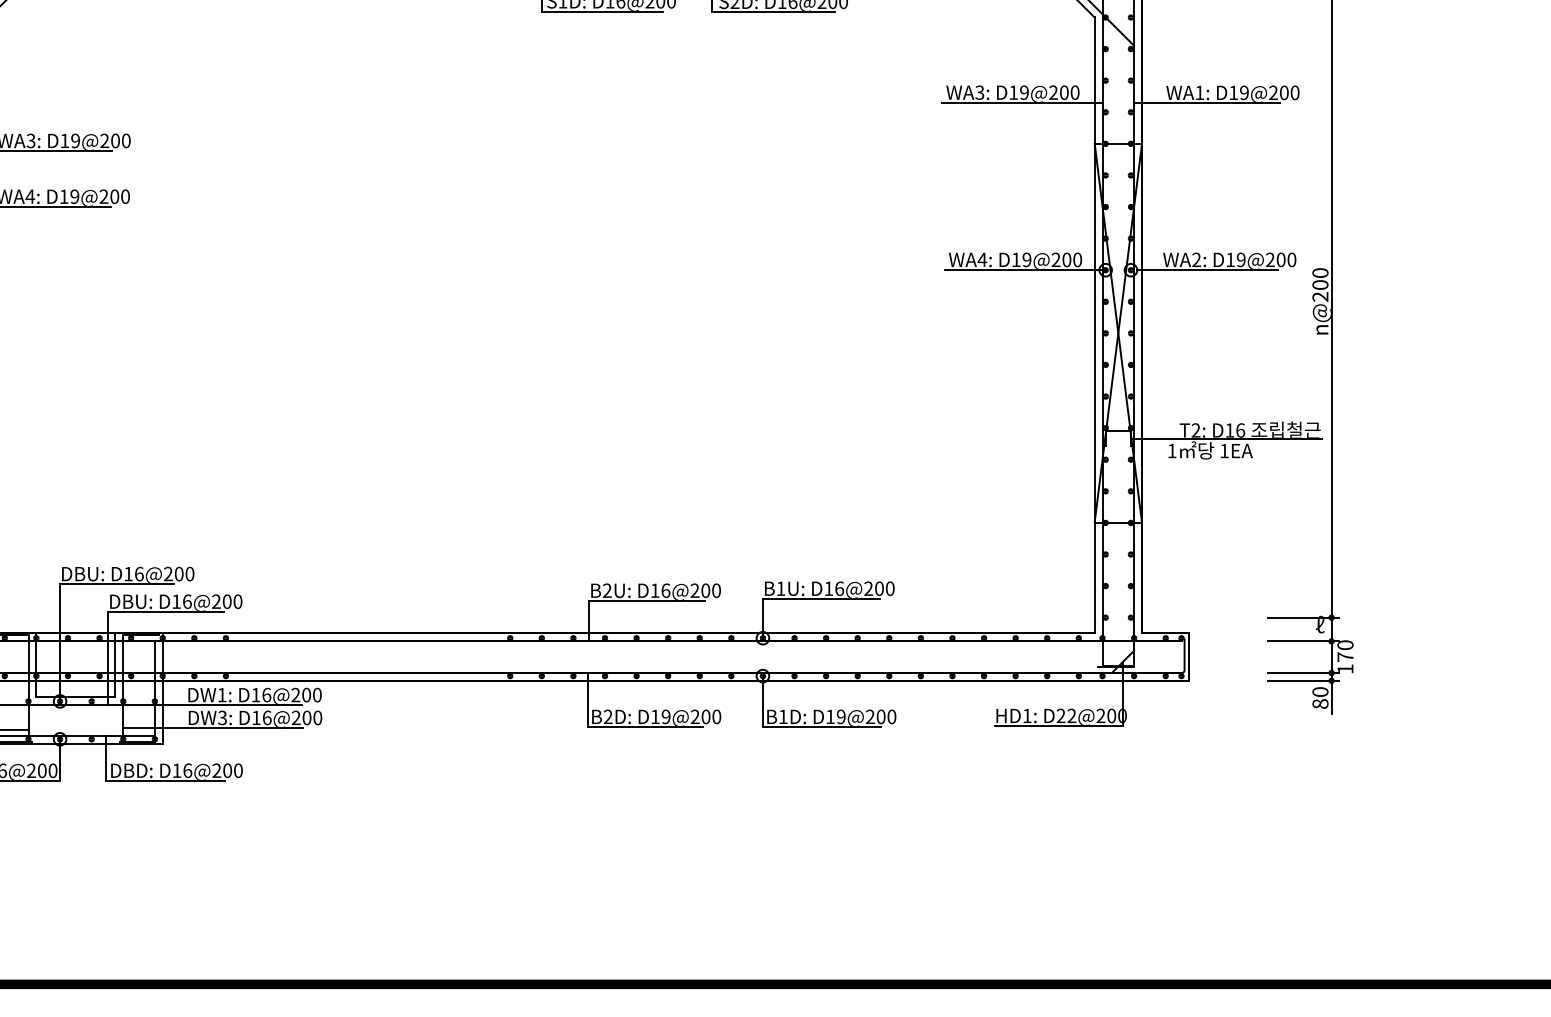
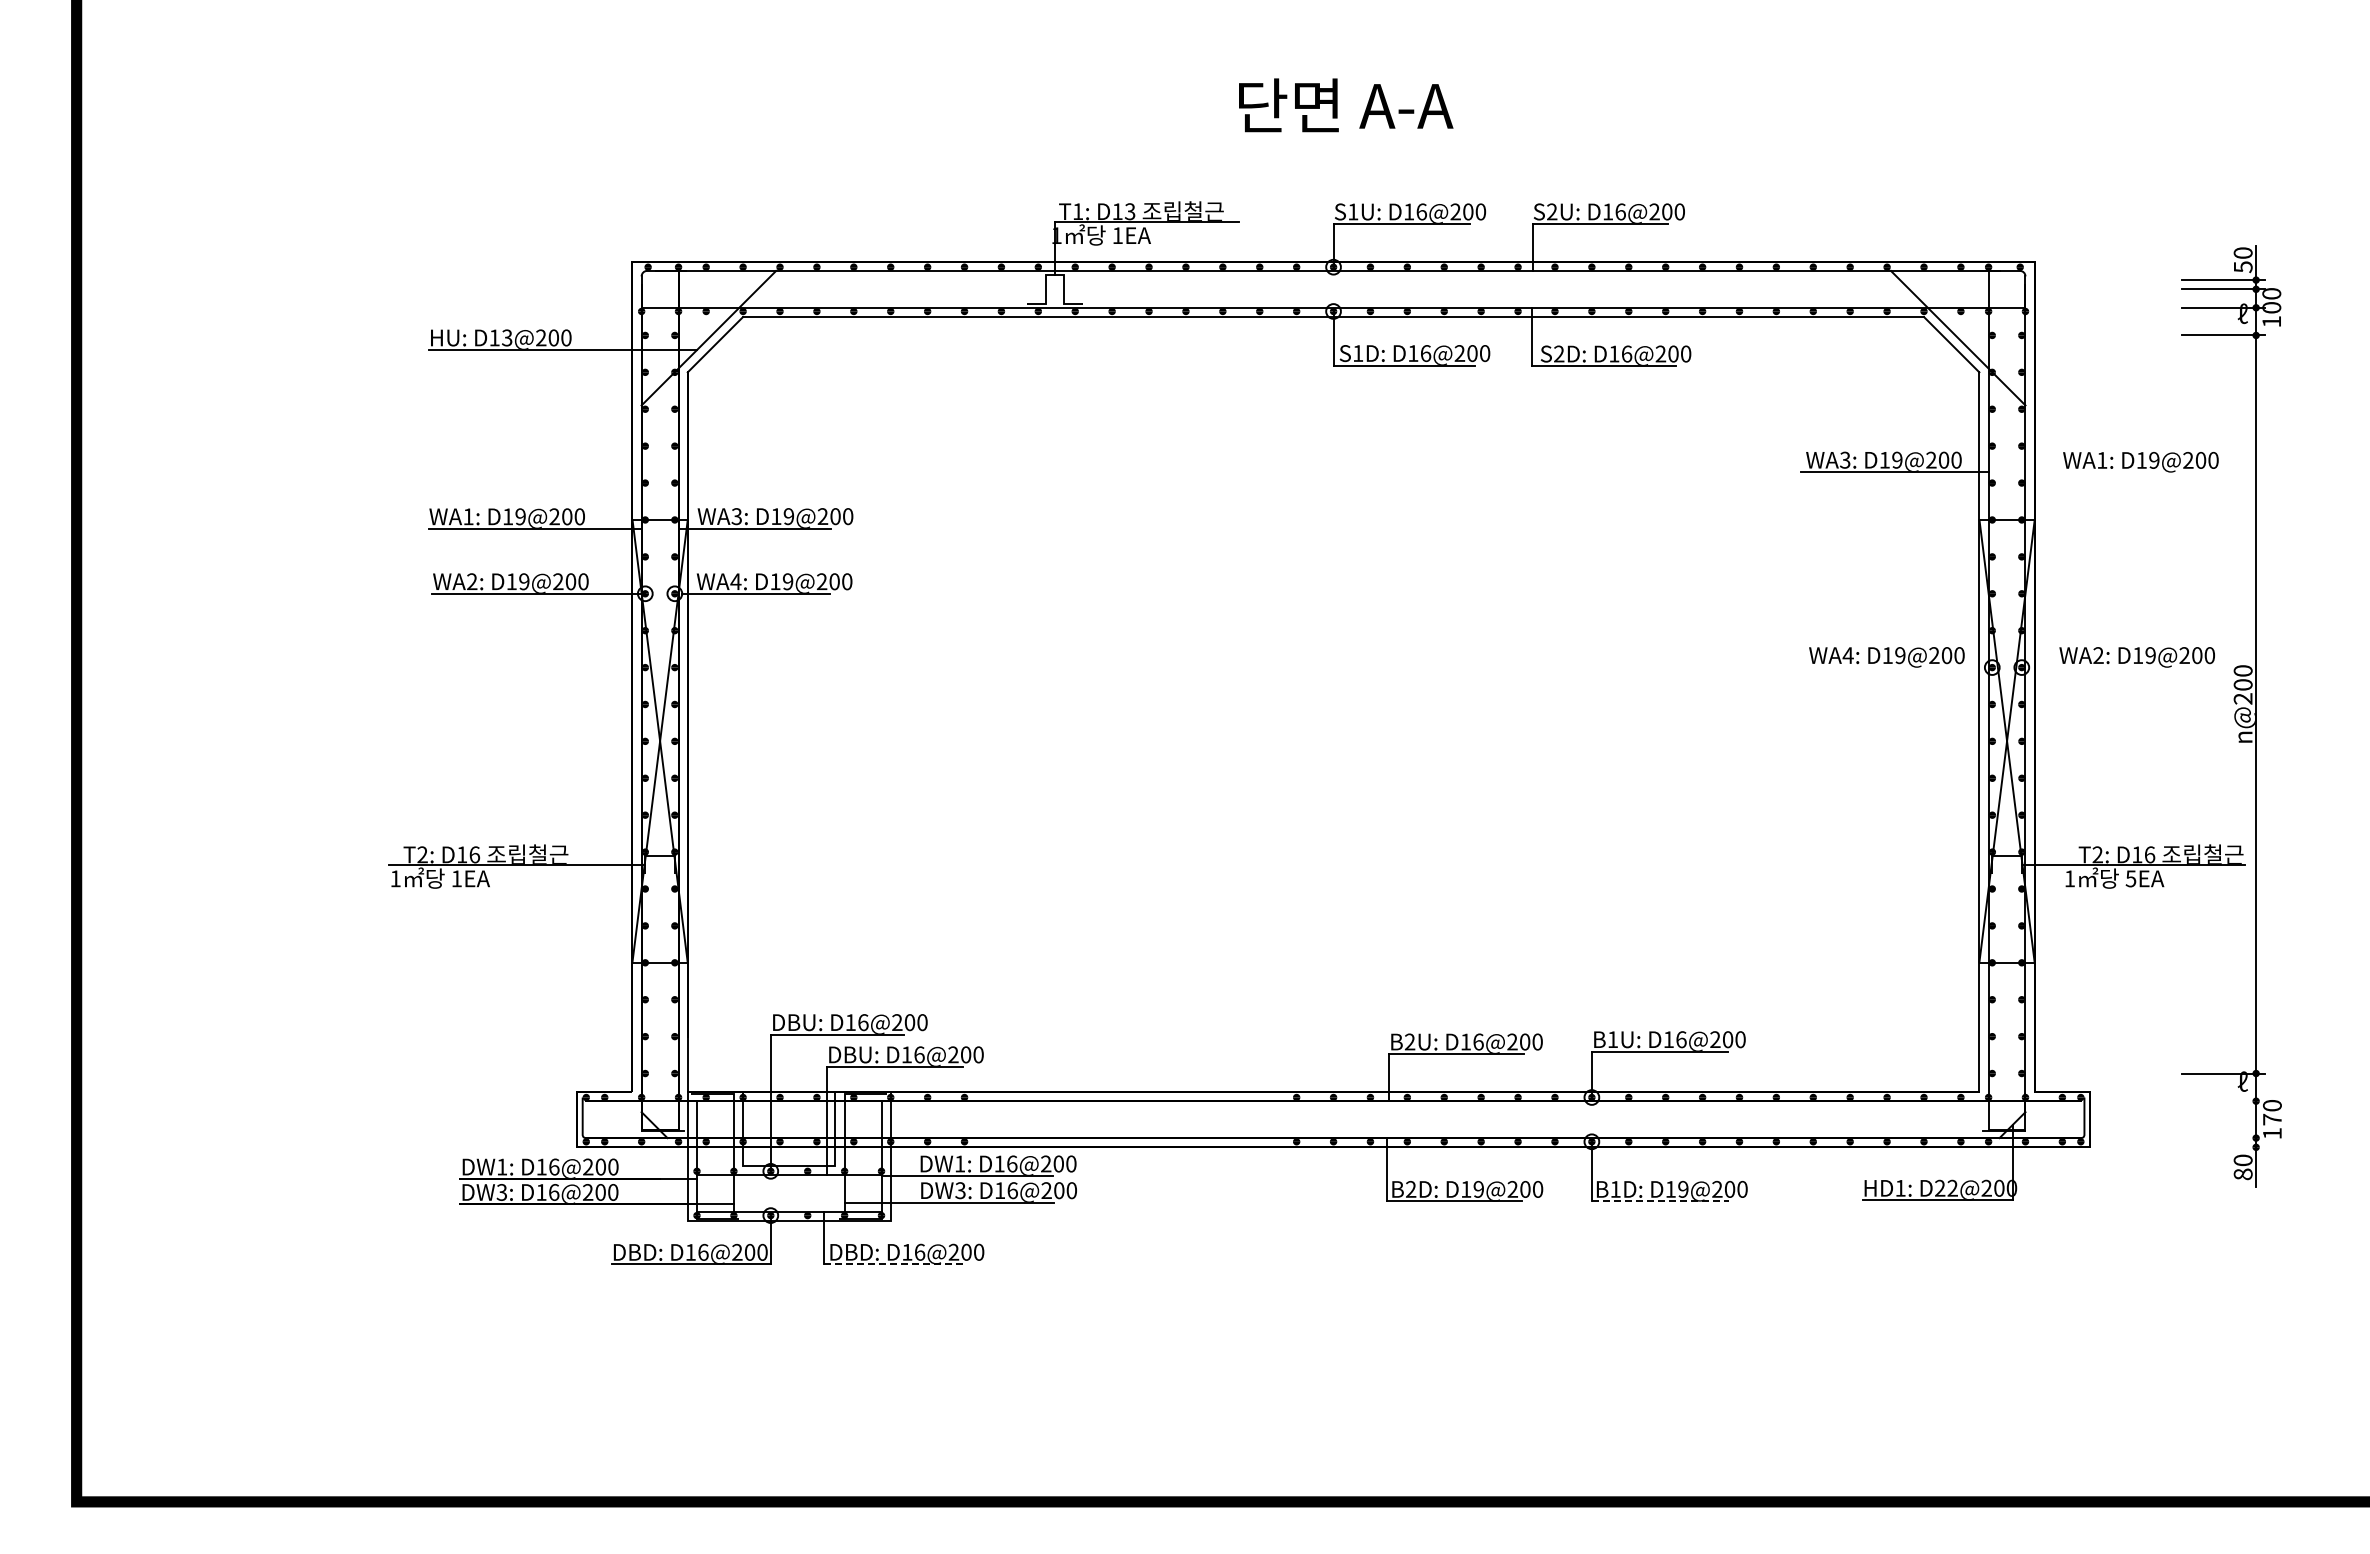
line: (1206, 103) -> (2110, 472), removed
line: (1025, 270) -> (1898, 667), removed
line: (1207, 270) -> (2111, 667), removed
text: (1224, 450) -> (2130, 878), 1EA -> 5EA
line: (1303, 641) -> (2223, 1101), removed
line: (1303, 673) -> (2223, 1138), removed
line: (1303, 681) -> (2223, 1147), removed
line: (821, 727) -> (1660, 1201), solid -> dashed
line: (165, 781) -> (893, 1264), solid -> dashed

